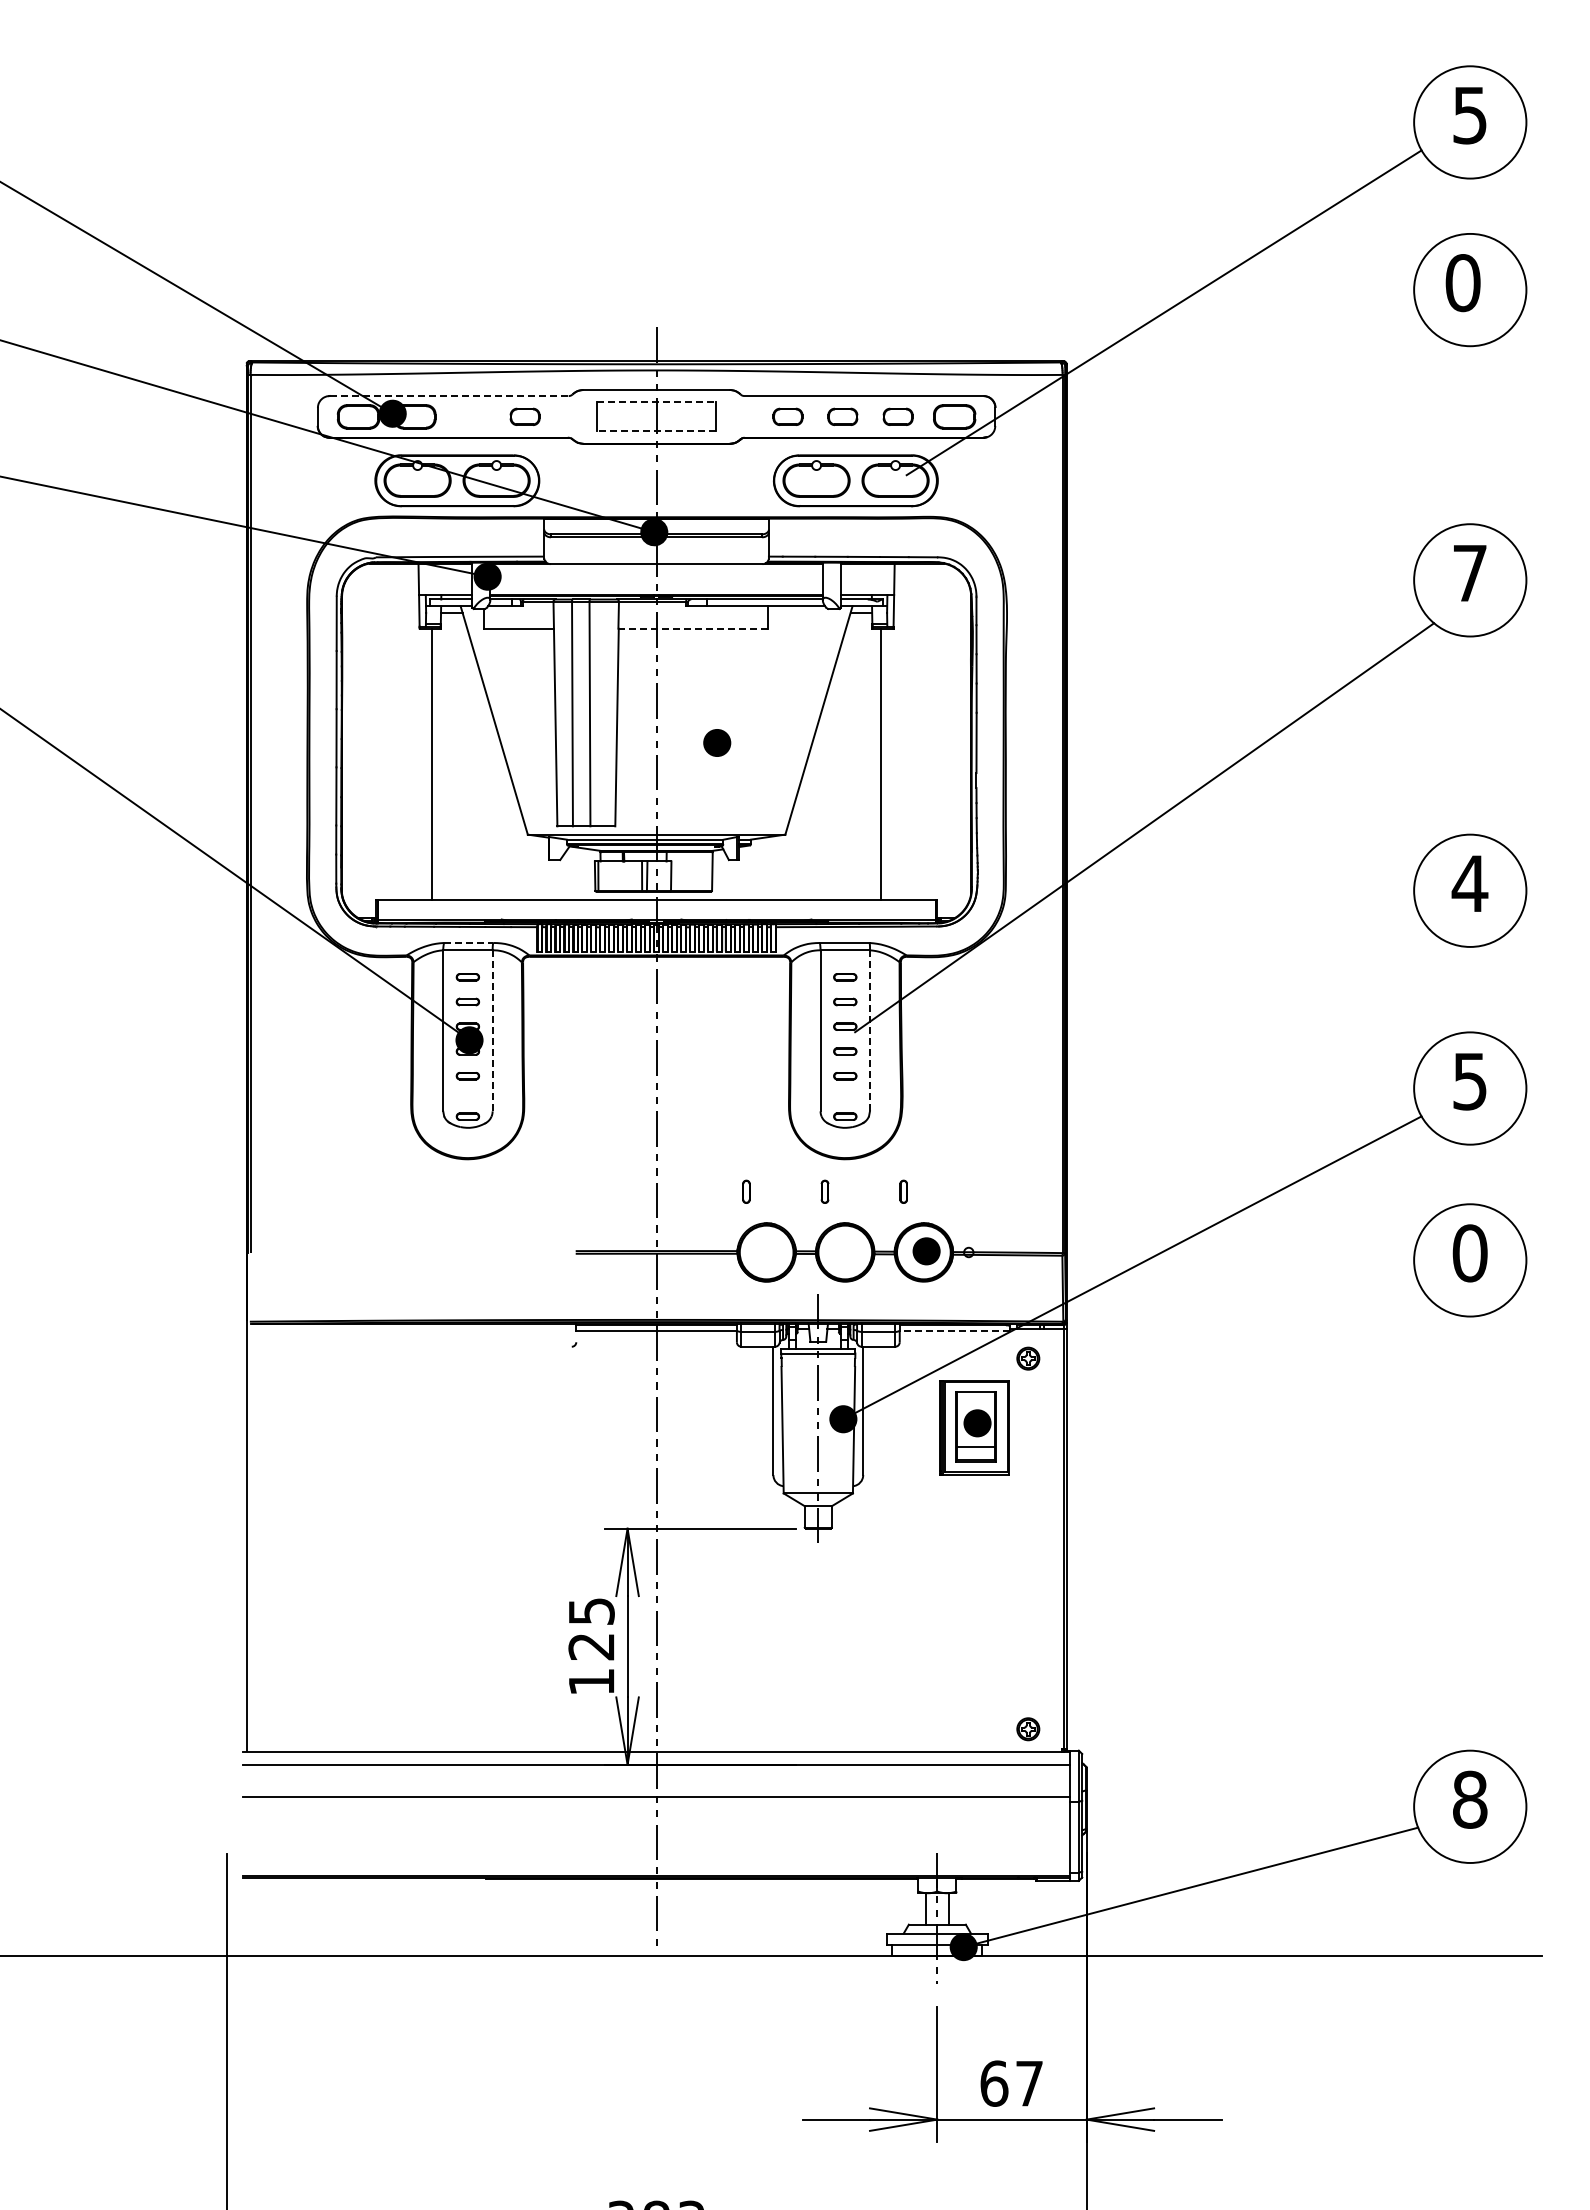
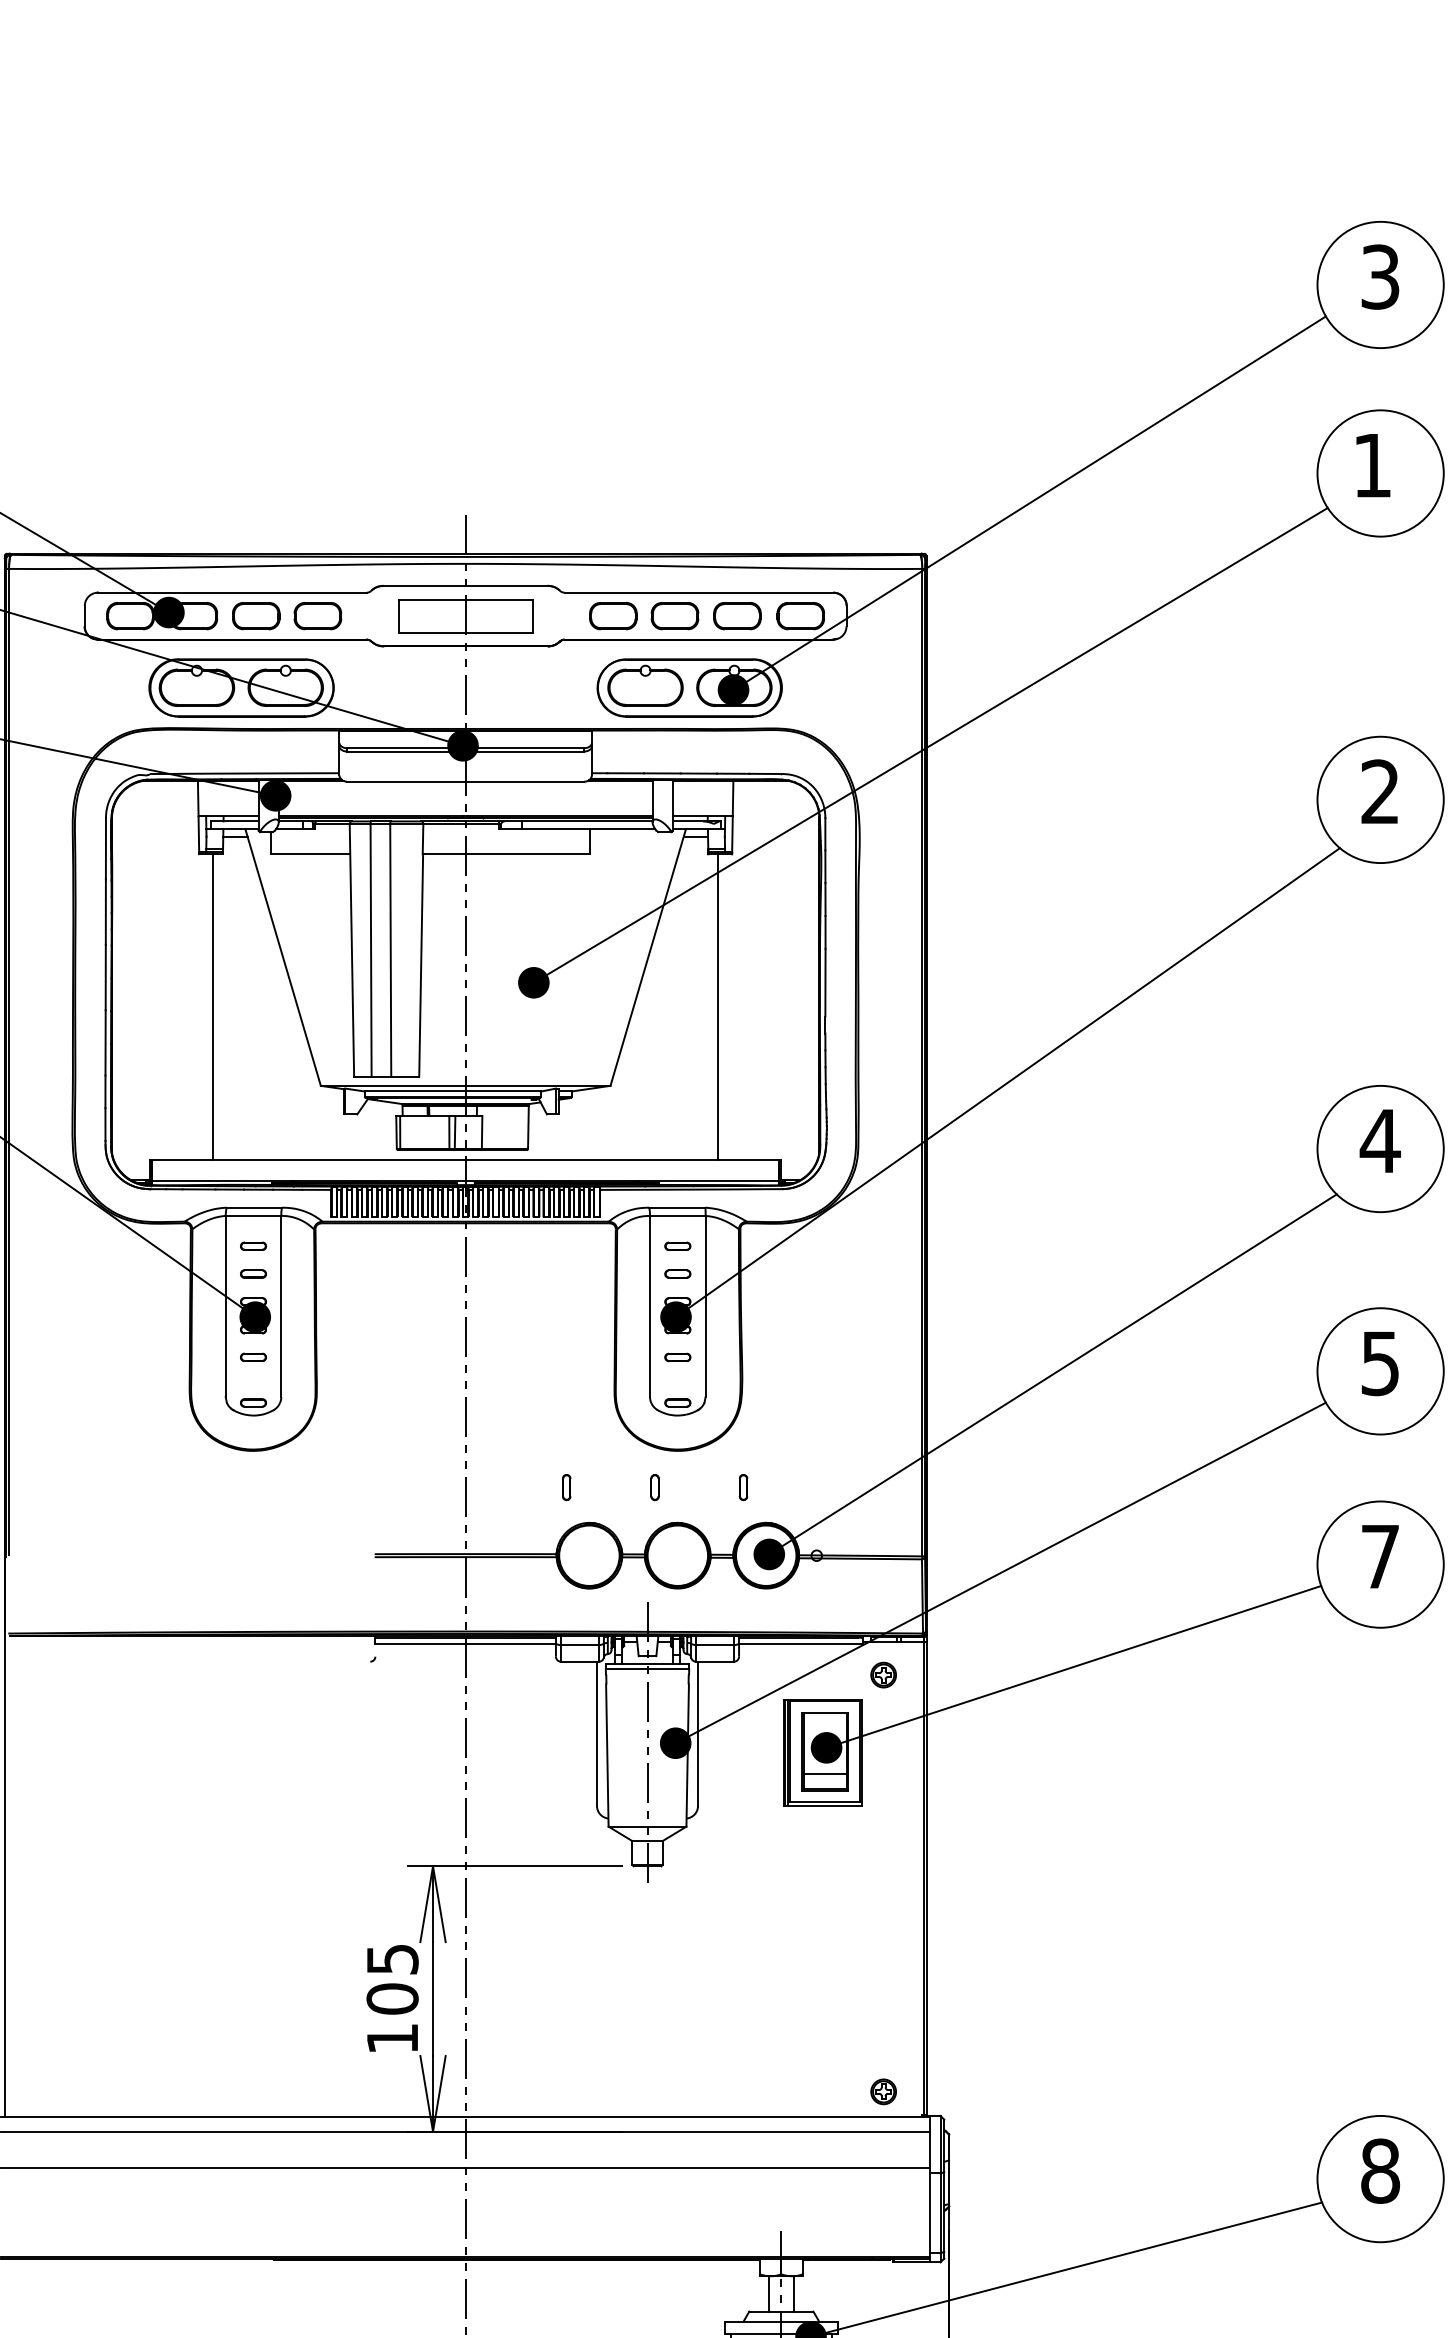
text: (1469, 114) -> (1379, 276), 5 -> 3
text: (1462, 283) -> (1371, 466), 0 -> 1
line: (449, 396) -> (232, 593), dashed -> solid
line: (656, 402) -> (465, 599), dashed -> solid
part: (469, 416) -> (255, 615), added
part: (524, 416) -> (317, 615), size x1.43
part: (787, 416) -> (612, 615), size x1.43
part: (842, 416) -> (674, 615), size x1.43
part: (897, 416) -> (736, 615), size x1.43
line: (656, 431) -> (465, 632), dashed -> solid
fill: (894, 482) -> (733, 689), added
line: (1076, 527) -> (937, 740), added
text: (1469, 572) -> (1379, 791), 7 -> 2
line: (693, 628) -> (507, 854), dashed -> solid
line: (468, 942) -> (254, 1207), dashed -> solid
line: (492, 1030) -> (281, 1306), dashed -> solid
line: (869, 1030) -> (705, 1306), dashed -> solid
fill: (843, 1040) -> (675, 1317), added
line: (1184, 1087) -> (1059, 1370), added
text: (1469, 1253) -> (1379, 1556), 0 -> 7
line: (954, 1331) -> (800, 1644), dashed -> solid
line: (1203, 1348) -> (1080, 1663), added
text: (591, 1646) -> (392, 1998), 125 -> 105

